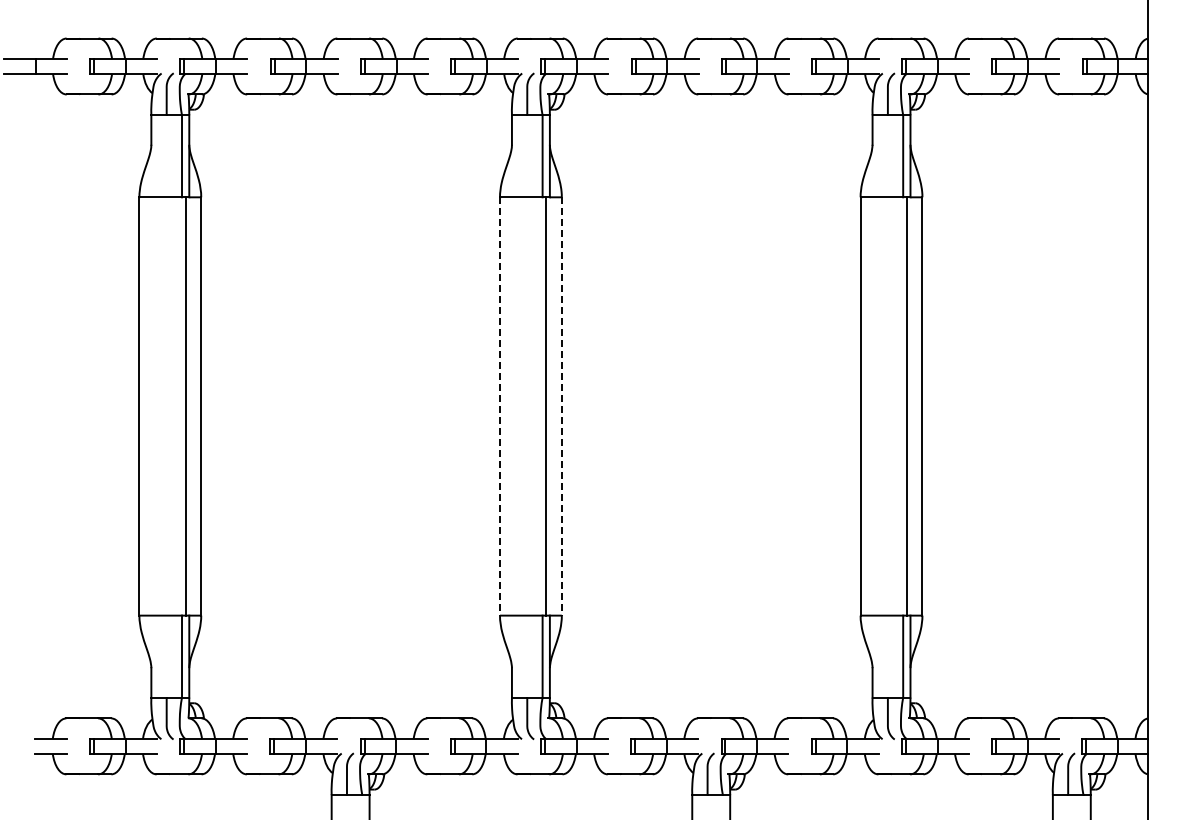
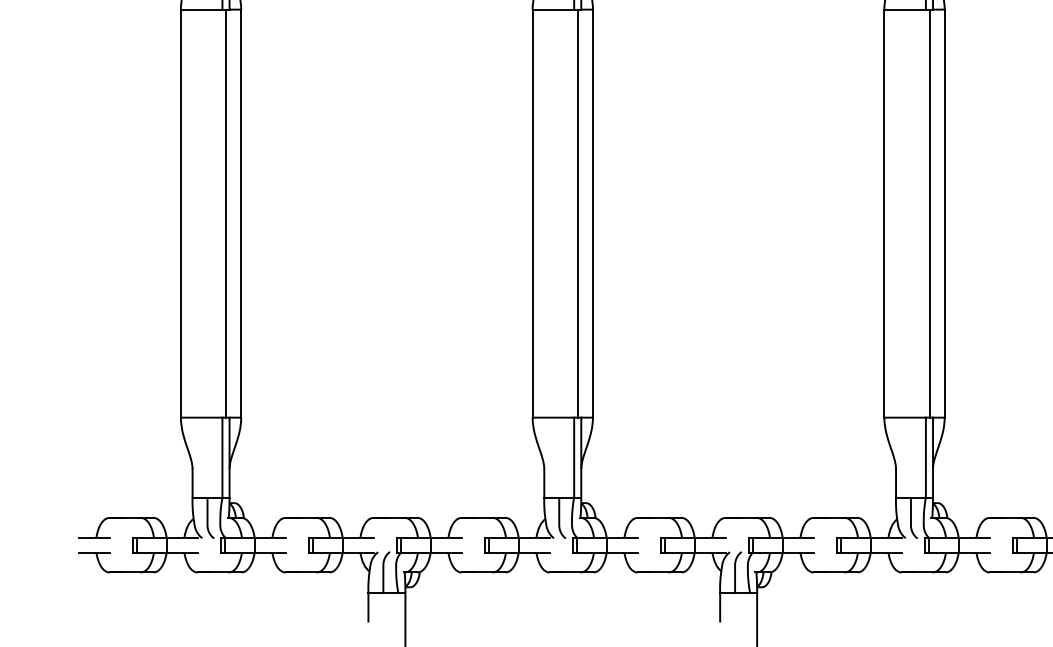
line: (500, 406) -> (533, 213), dashed -> solid
line: (561, 406) -> (592, 213), dashed -> solid

